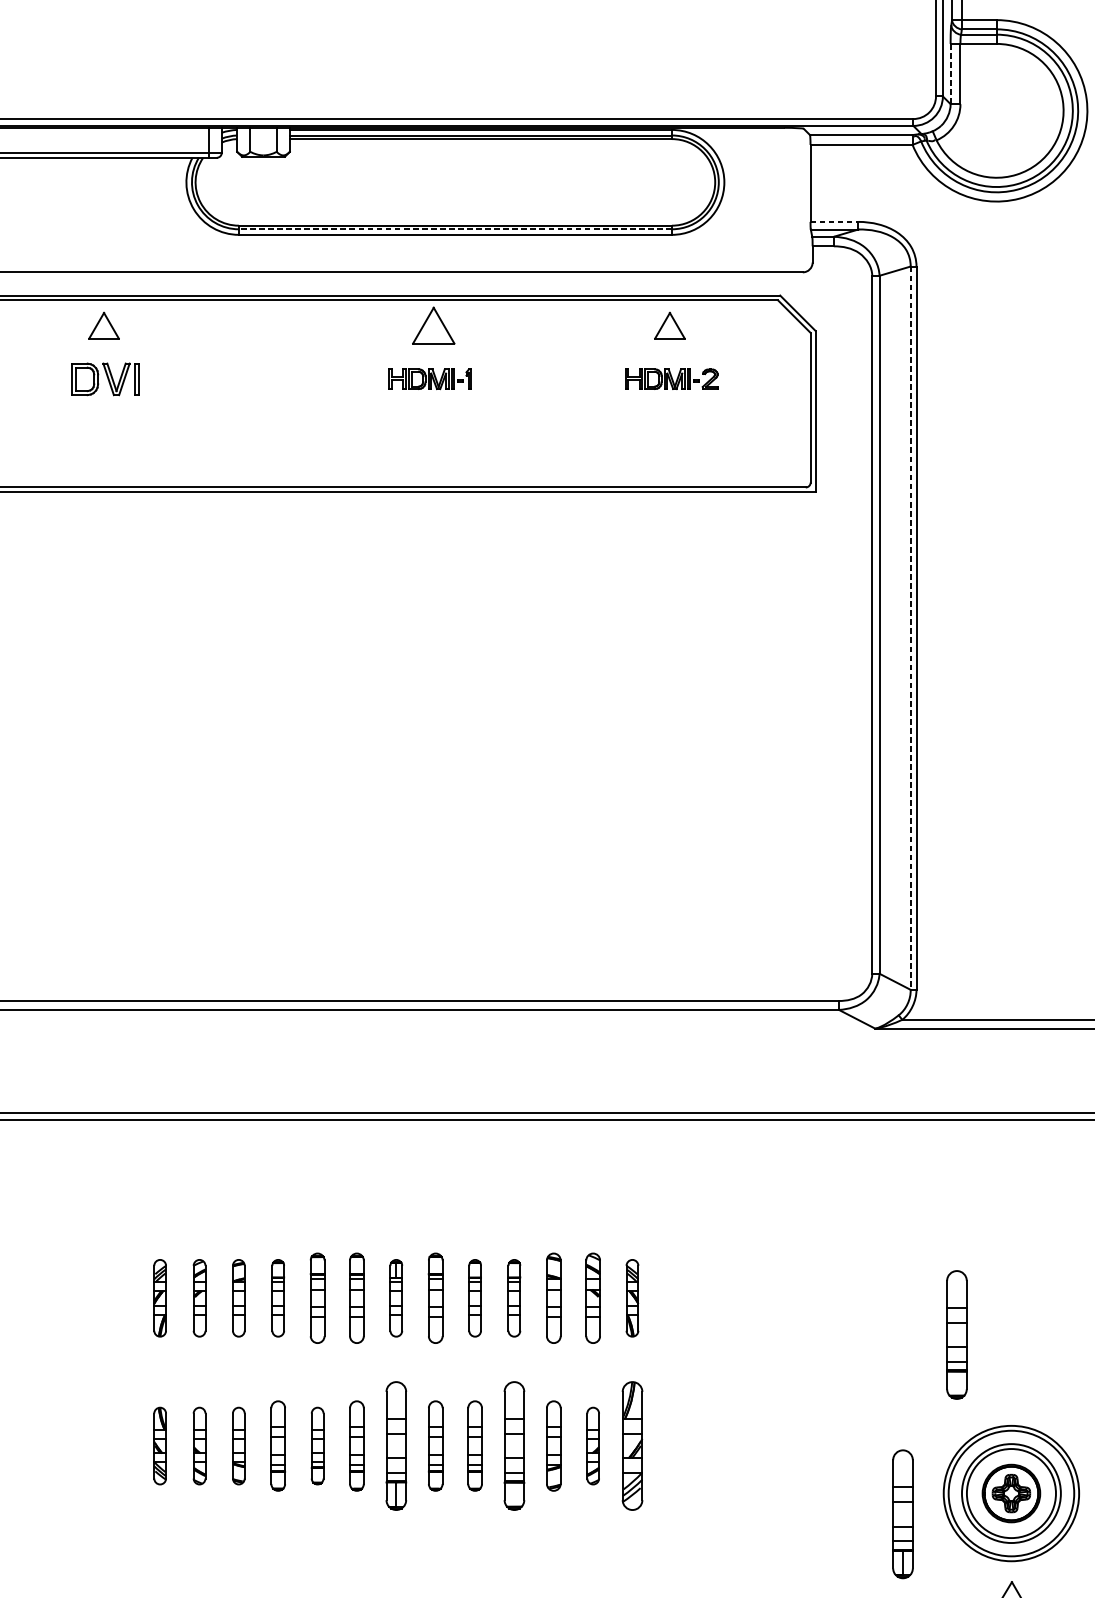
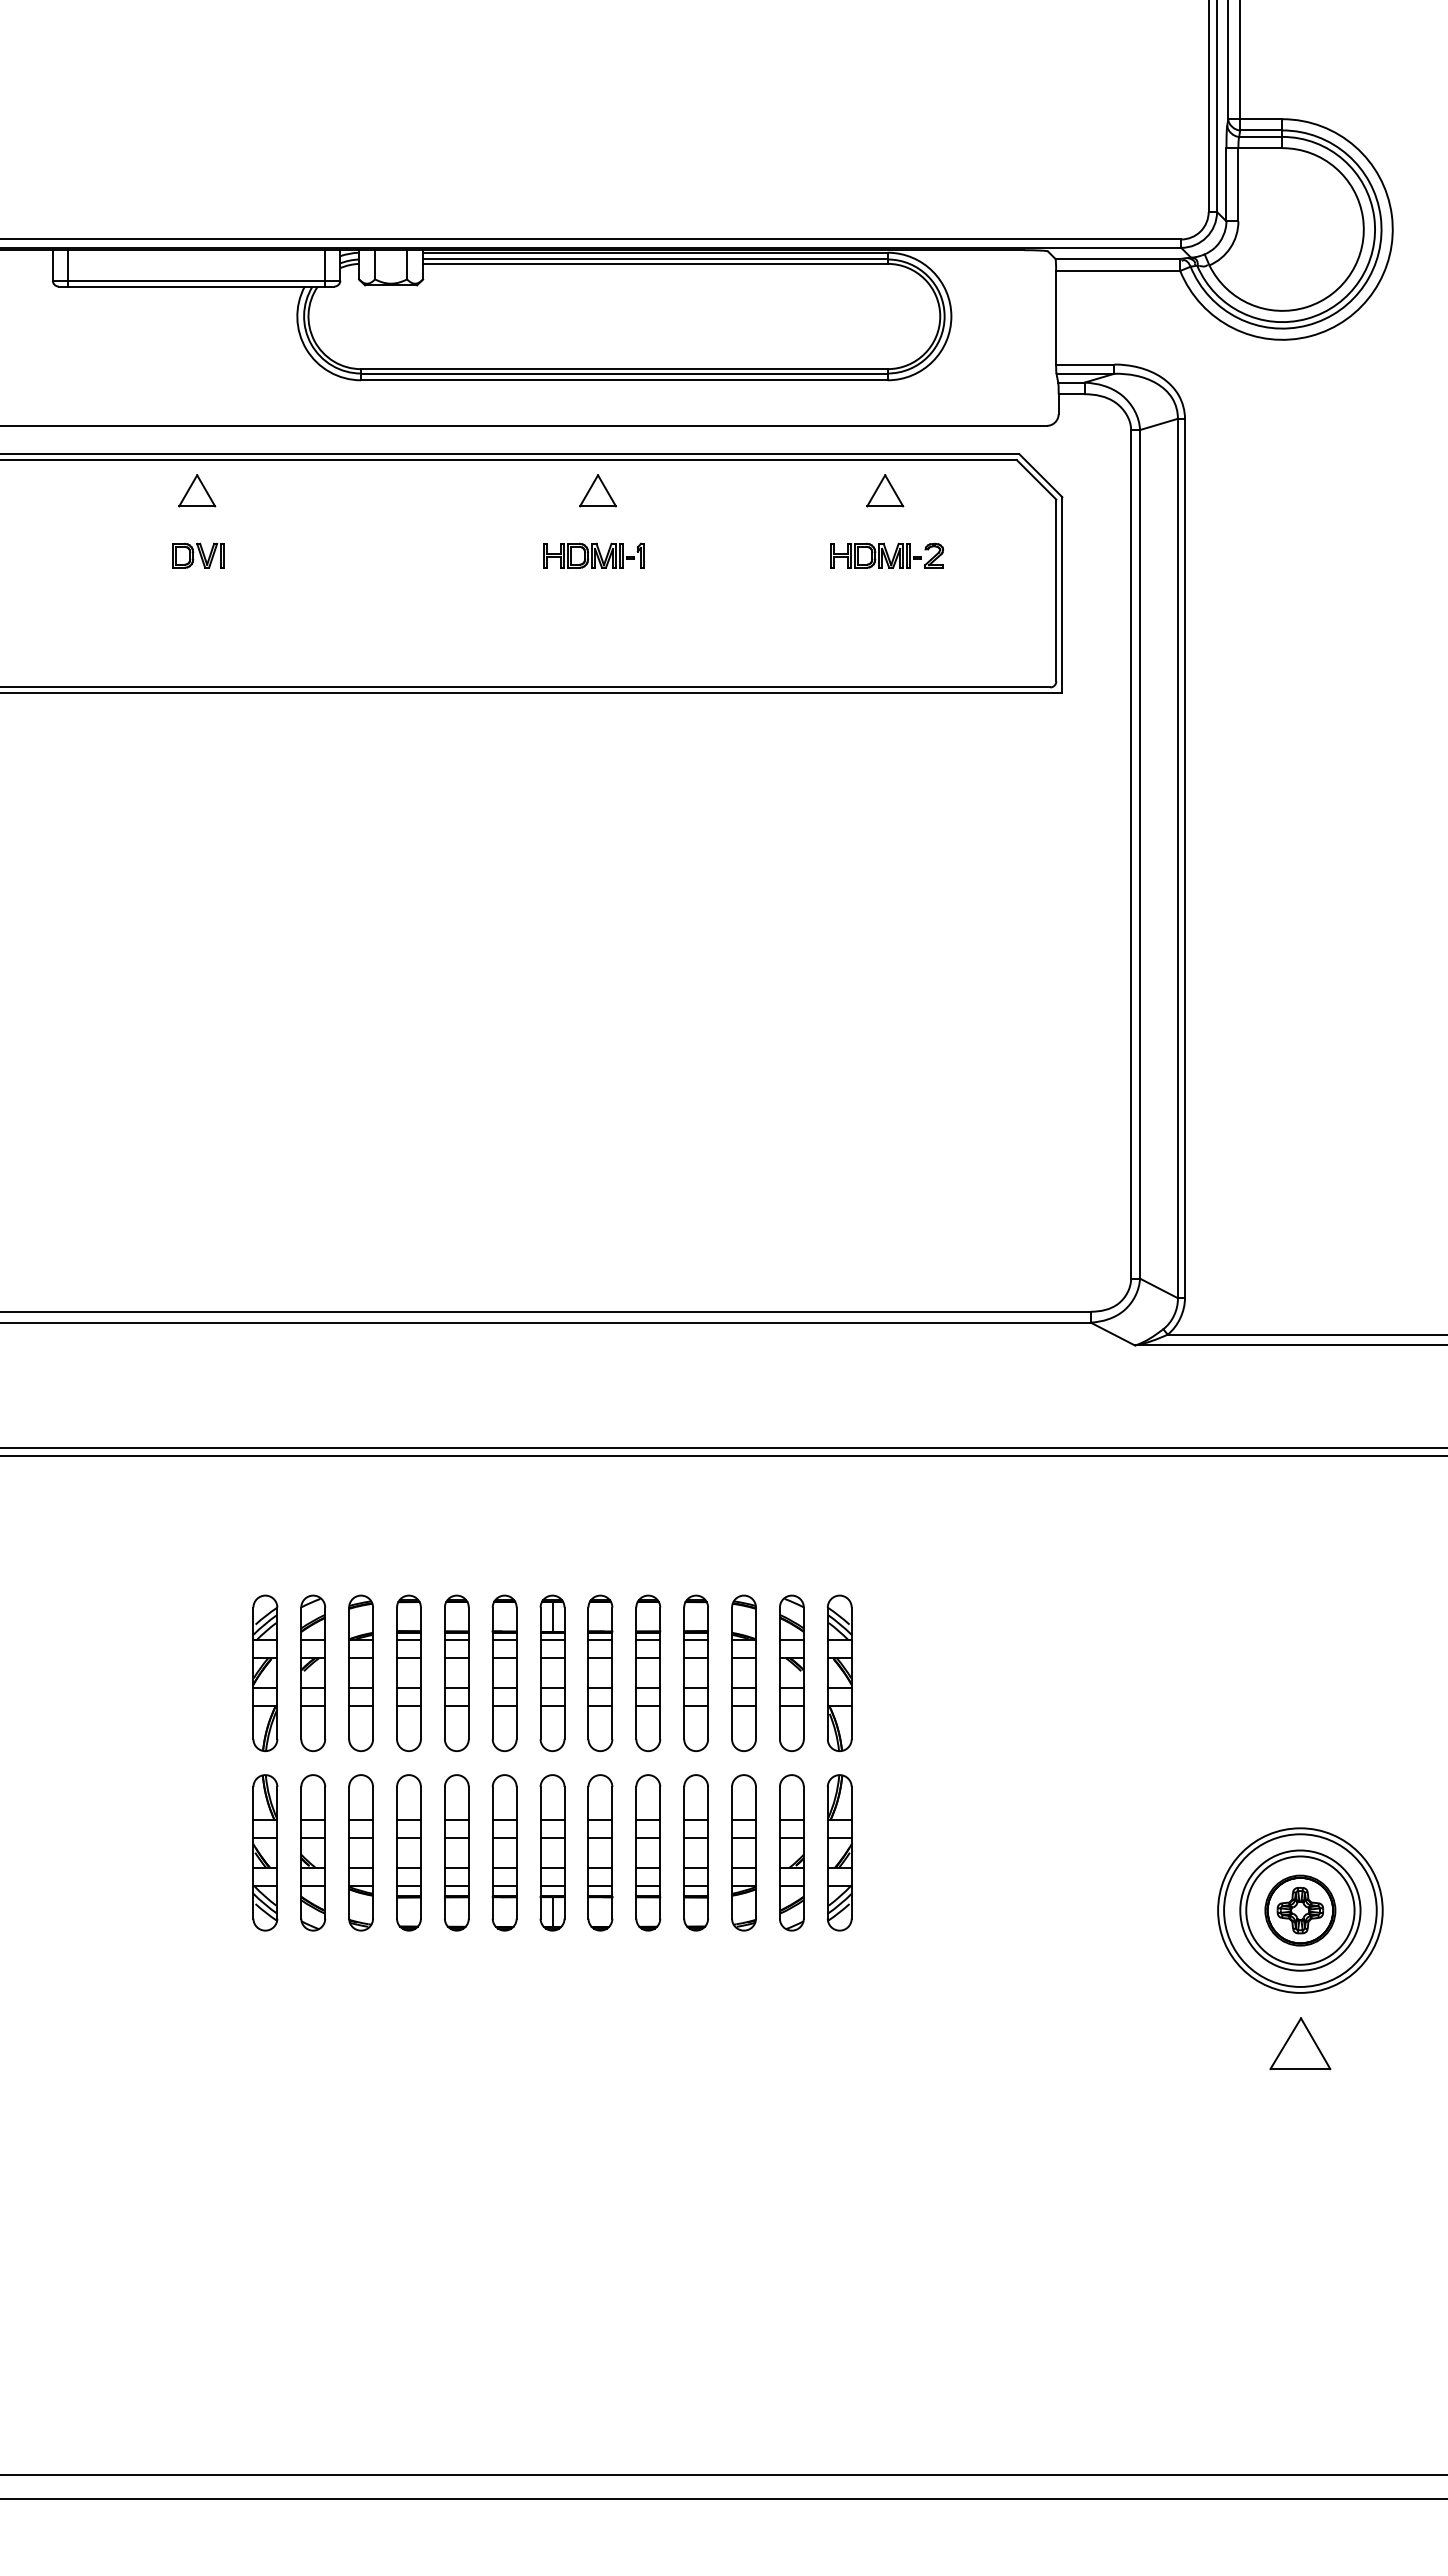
line: (950, 73) -> (1226, 184), dashed -> solid
line: (834, 221) -> (1085, 364), dashed -> solid
line: (454, 229) -> (623, 373), dashed -> solid
part: (433, 325) -> (597, 490), size x0.71
part: (105, 378) -> (198, 555), size x0.62
line: (910, 628) -> (1177, 858), dashed -> solid
part: (160, 1297) -> (265, 1672), size x1.67
part: (199, 1297) -> (313, 1672), size x1.67
part: (238, 1297) -> (360, 1672), size x1.67
part: (277, 1297) -> (408, 1672), size x1.67
part: (317, 1297) -> (456, 1672), size x1.43
part: (356, 1297) -> (504, 1672), size x1.43
part: (396, 1297) -> (552, 1672), size x1.67
part: (435, 1297) -> (600, 1672), size x1.43
part: (475, 1297) -> (648, 1672), size x1.67
part: (513, 1297) -> (695, 1672), size x1.67
part: (553, 1297) -> (743, 1672), size x1.43
part: (592, 1297) -> (791, 1672), size x1.43
part: (632, 1297) -> (839, 1672), size x1.67
part: (956, 1334) -> (1233, 1717), removed
part: (160, 1445) -> (265, 1852), size x1.67
part: (199, 1445) -> (313, 1852), size x1.67
part: (238, 1445) -> (360, 1852), size x1.67
part: (277, 1445) -> (408, 1852), size x1.43
part: (317, 1445) -> (456, 1852), size x1.67
part: (356, 1445) -> (504, 1852), size x1.43
part: (435, 1445) -> (600, 1852), size x1.43
part: (475, 1445) -> (648, 1852), size x1.43
part: (553, 1445) -> (743, 1852), size x1.43
part: (592, 1445) -> (791, 1852), size x1.67
part: (902, 1514) -> (1168, 1935), removed

